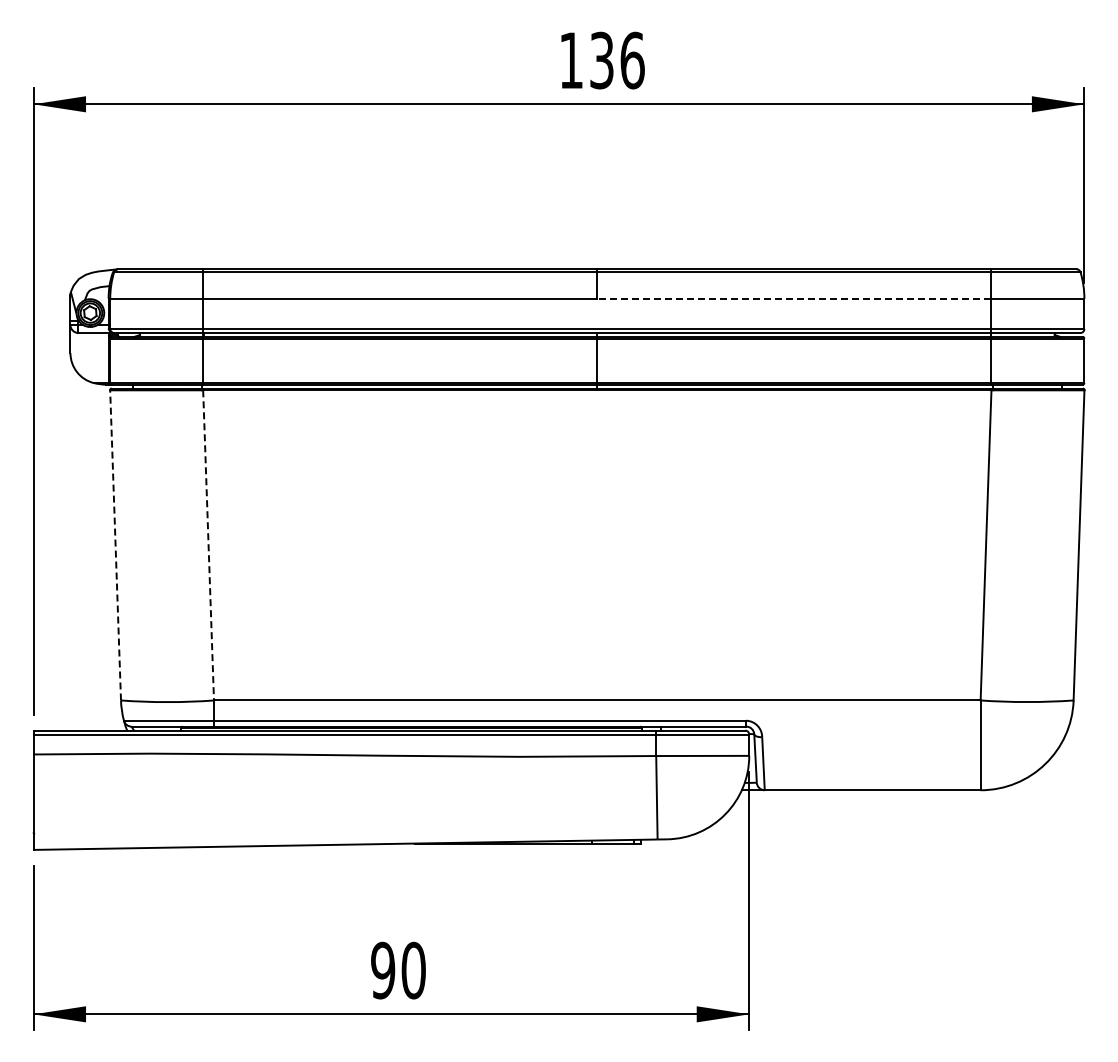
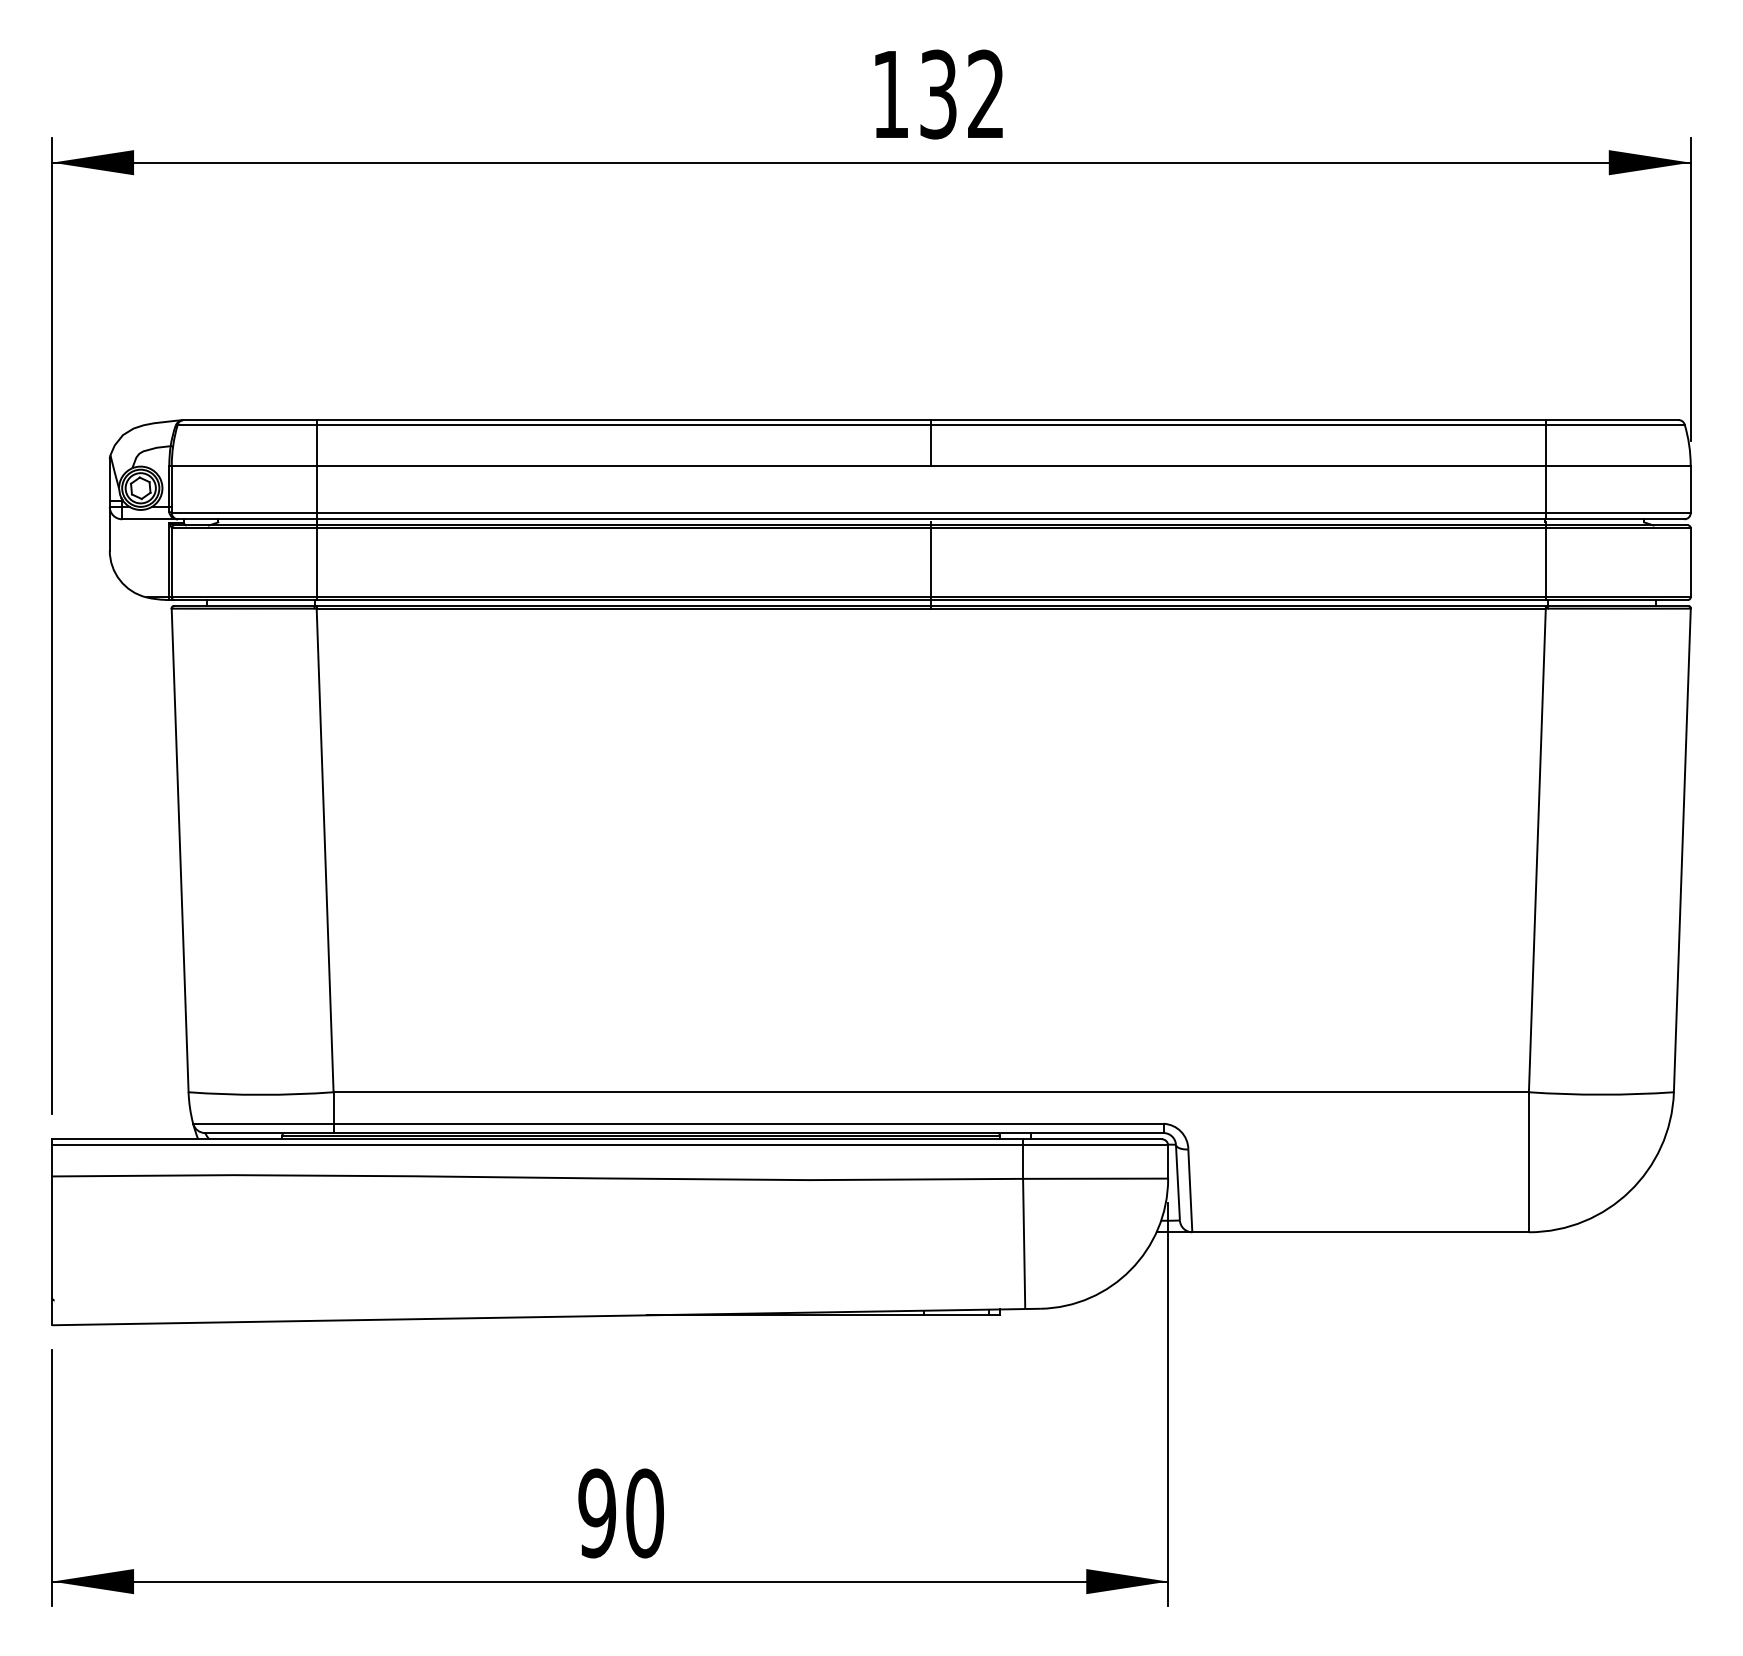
text: (632, 60) -> (986, 94), 136 -> 132
line: (793, 298) -> (1237, 465), dashed -> solid
line: (115, 544) -> (179, 849), dashed -> solid
line: (208, 545) -> (325, 850), dashed -> solid

